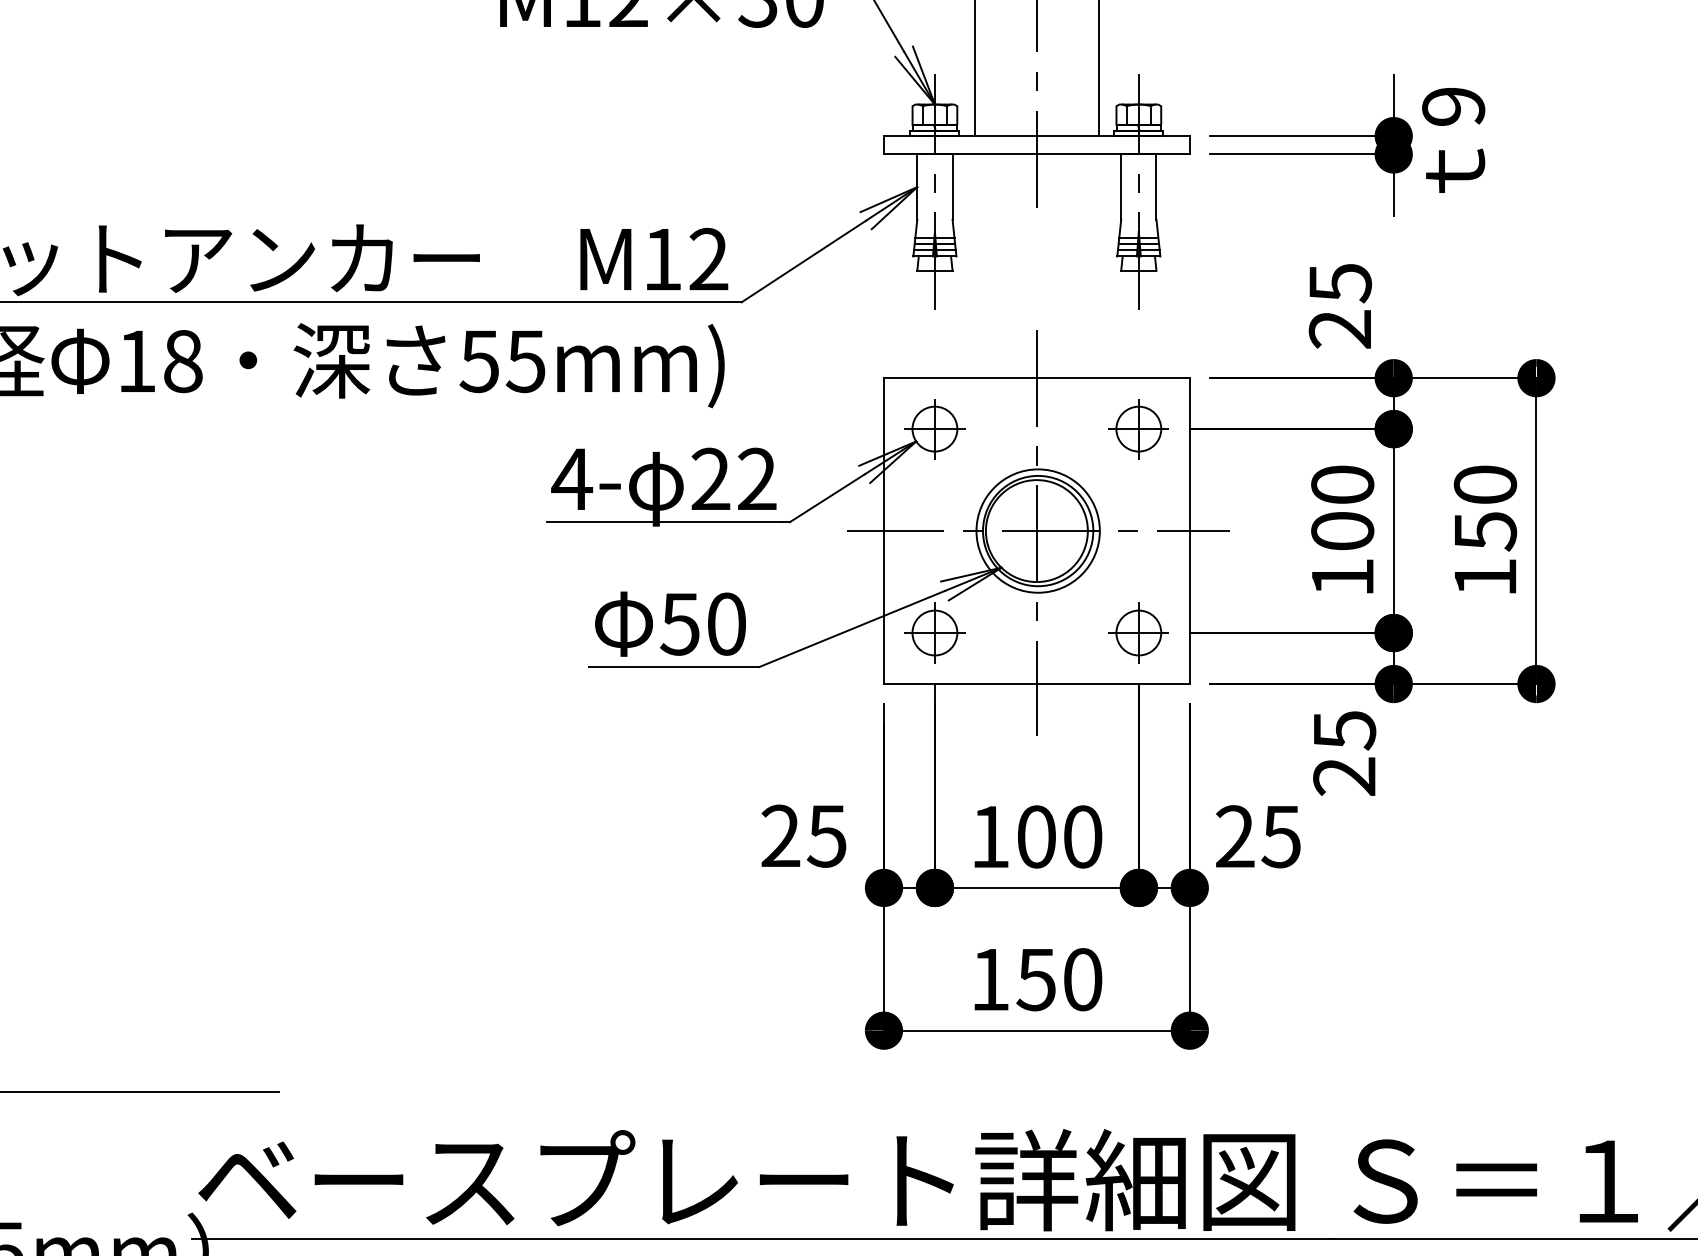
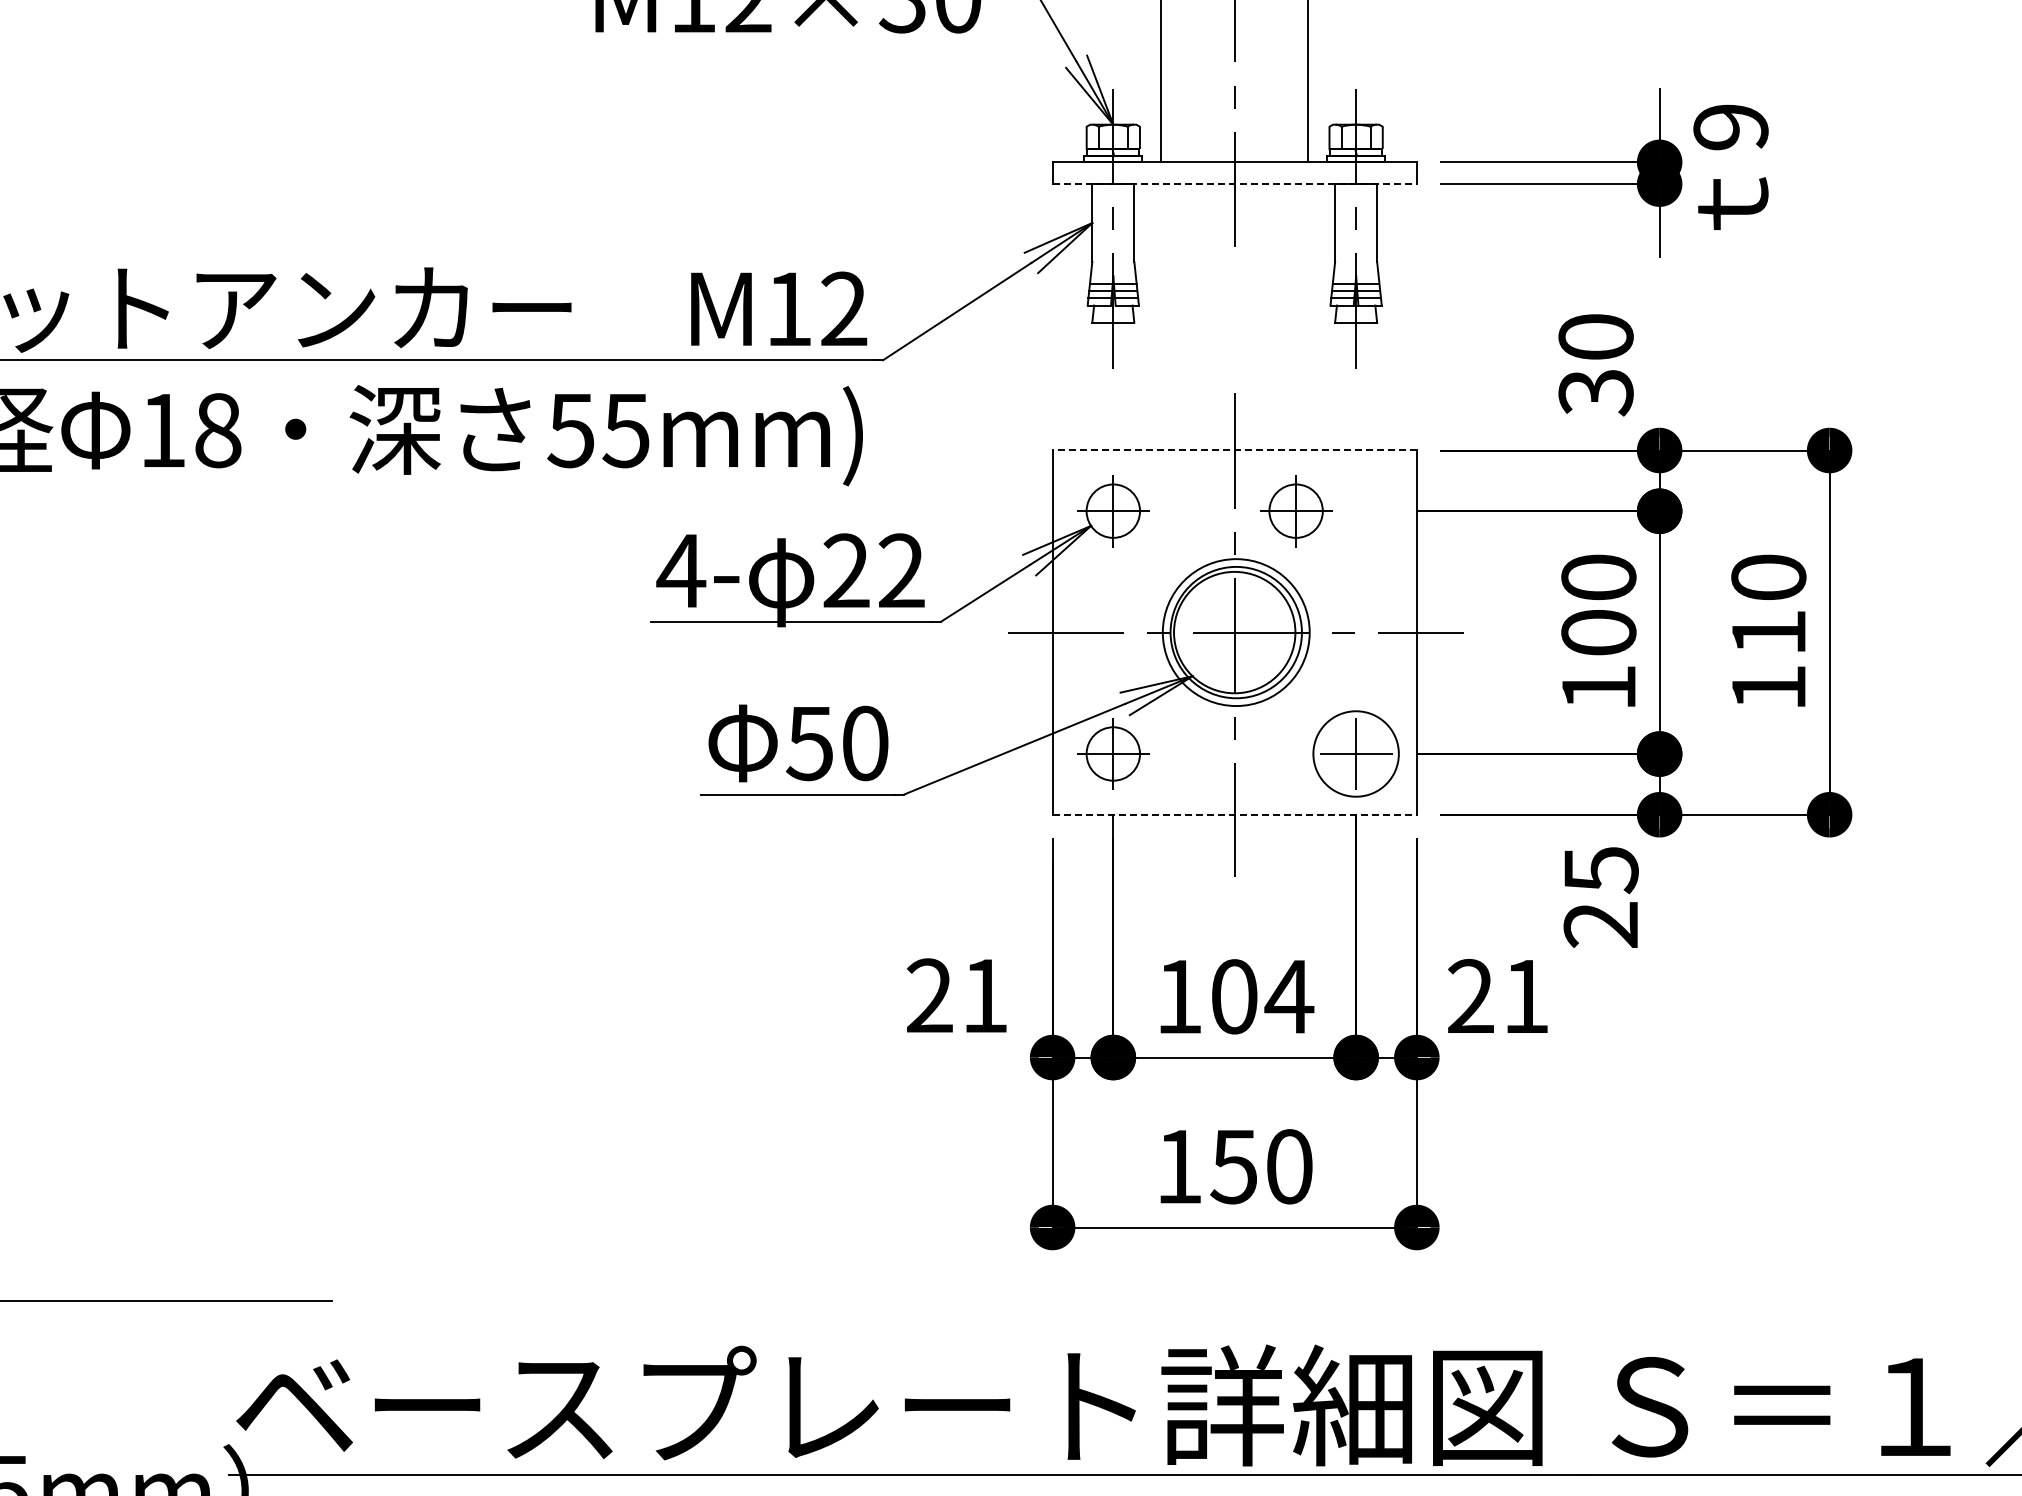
line: (1037, 154) -> (1235, 184), solid -> dashed
text: (1339, 306) -> (1595, 365), 25 -> 30
line: (1036, 378) -> (1234, 450), solid -> dashed
part: (1139, 429) -> (1296, 511), moved
text: (1485, 531) -> (1769, 633), 150 -> 110
circle: (1138, 632) -> (1355, 753), size x1.6
line: (1037, 683) -> (1235, 814), solid -> dashed
text: (825, 836) -> (983, 996), 25 -> 21
text: (1082, 836) -> (1289, 996), 100 -> 104
text: (1280, 837) -> (1524, 997), 25 -> 21

